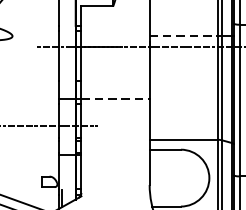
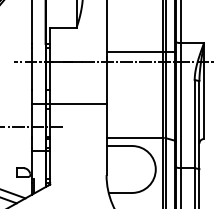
line: (184, 36) -> (135, 52), dashed -> solid
line: (115, 98) -> (78, 103), dashed -> solid

